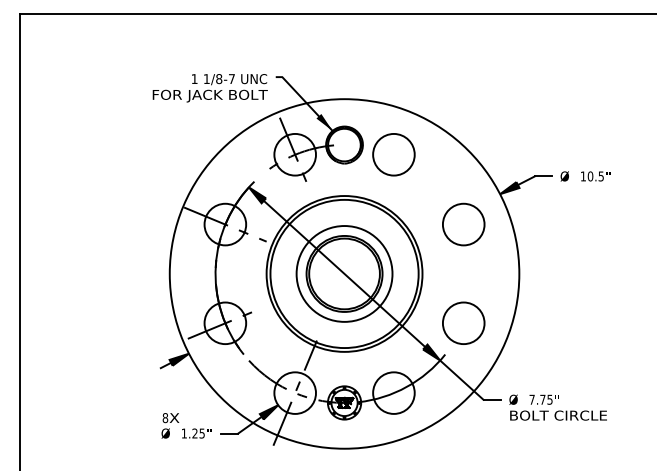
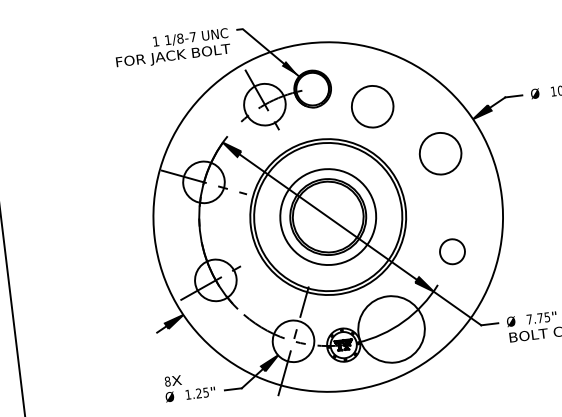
circle: (393, 154) -> (372, 106), moved
circle: (463, 323) -> (452, 251), size x0.6
circle: (393, 392) -> (391, 328), size x1.6

